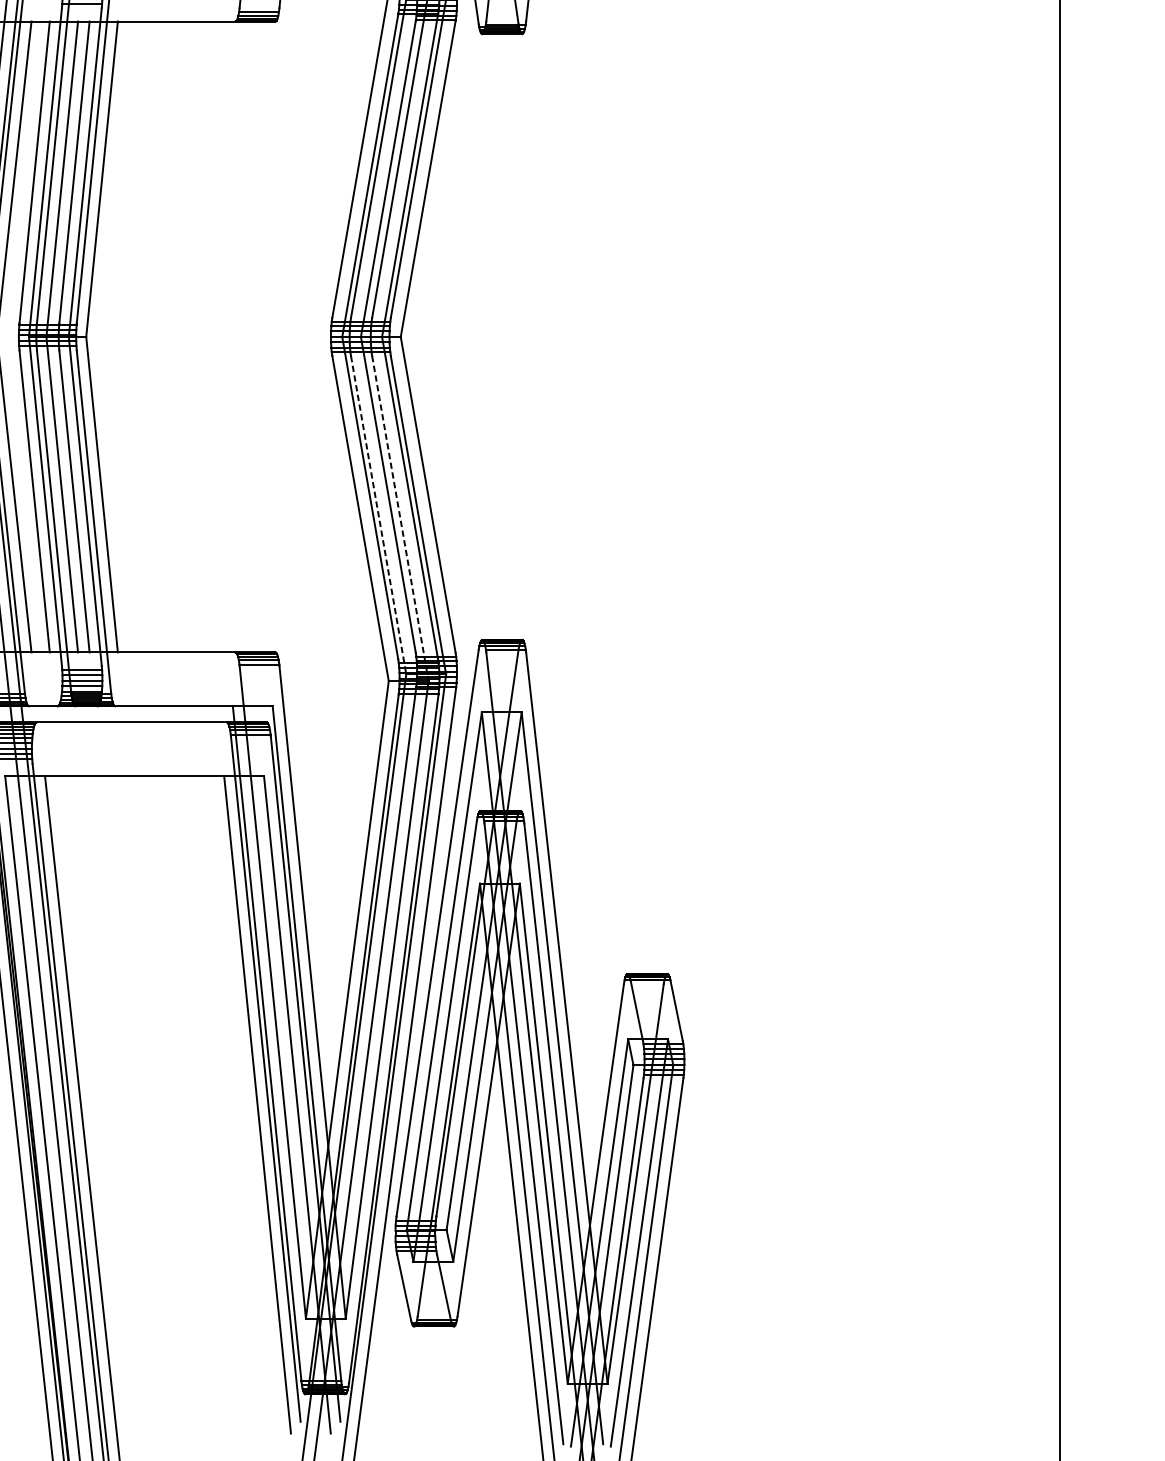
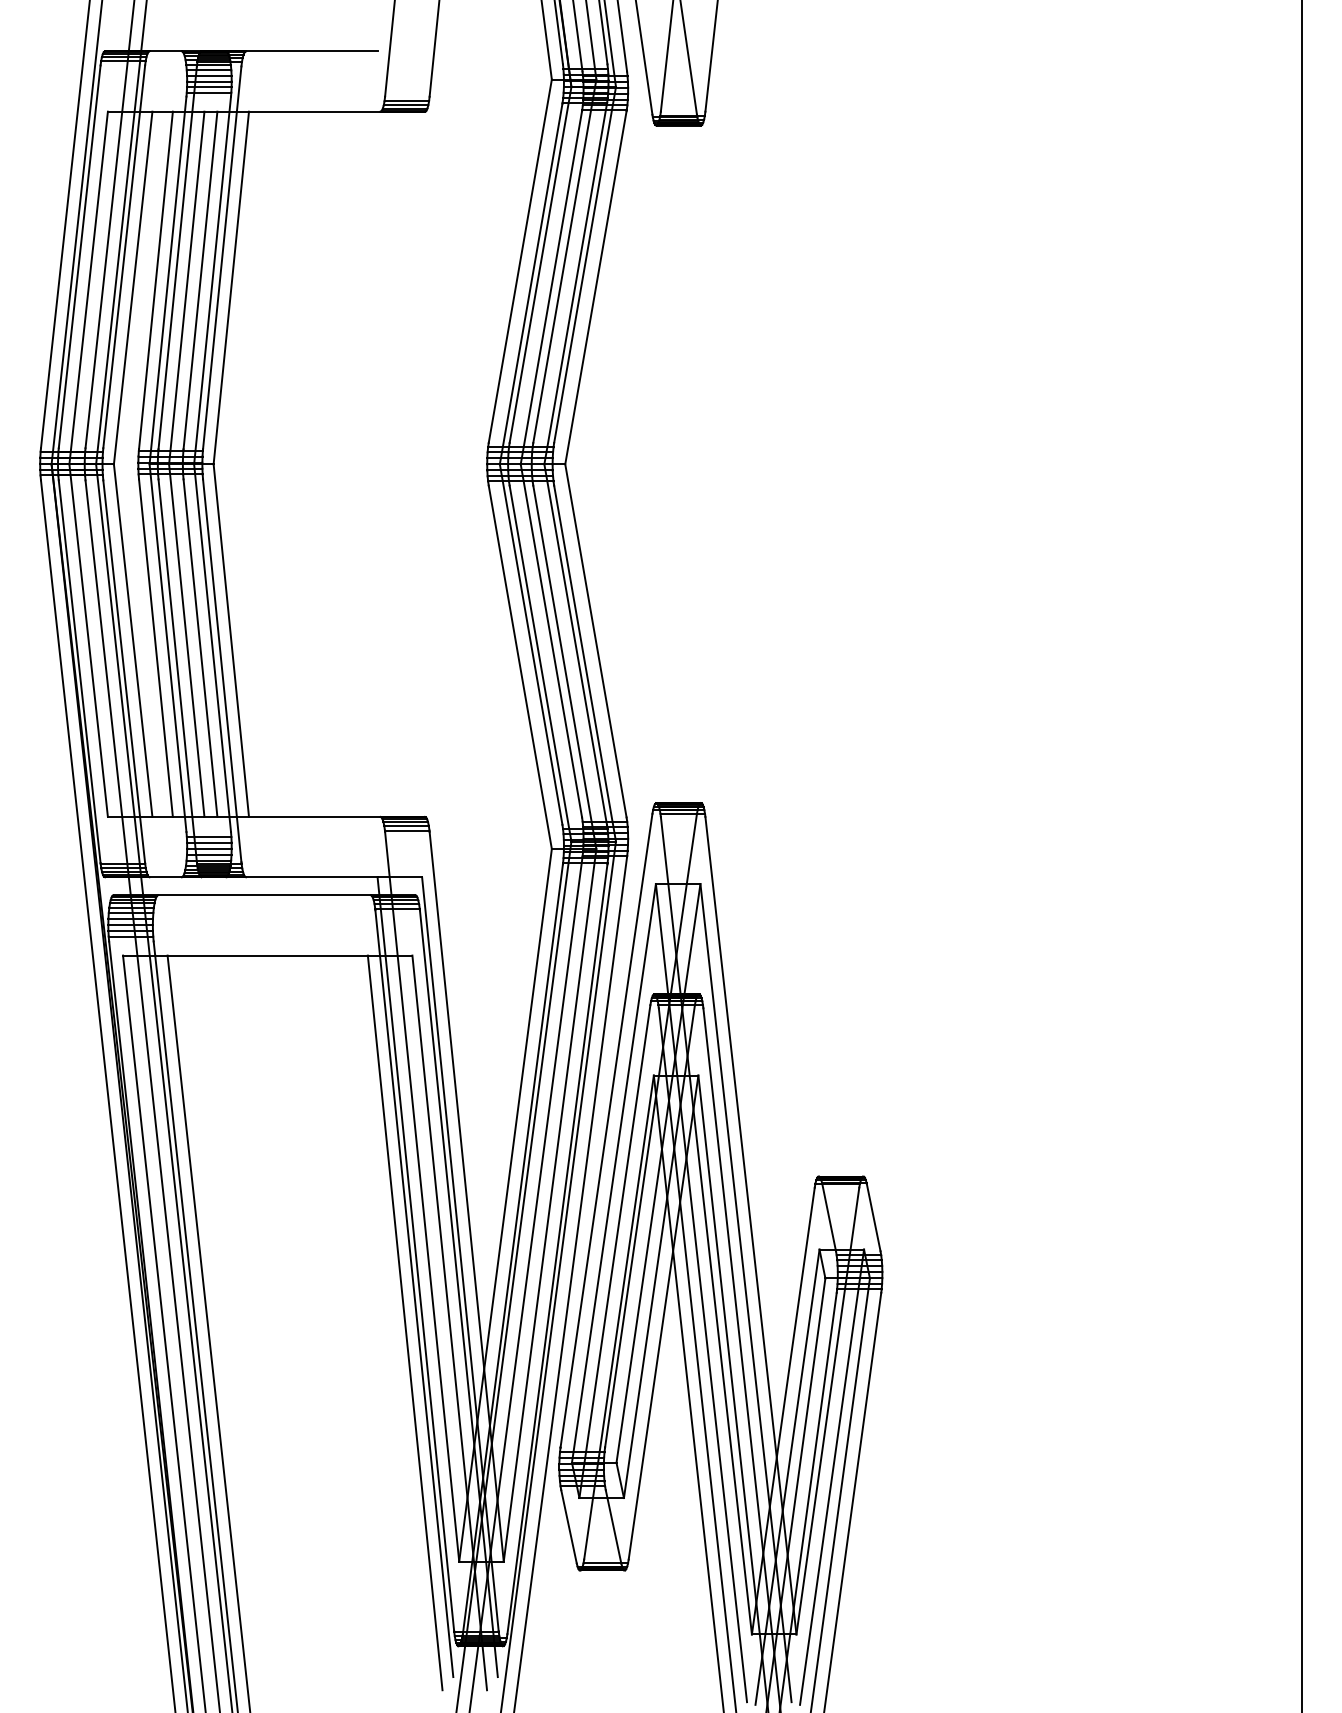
line: (378, 515) -> (540, 663), dashed -> solid
line: (400, 518) -> (564, 667), dashed -> solid

